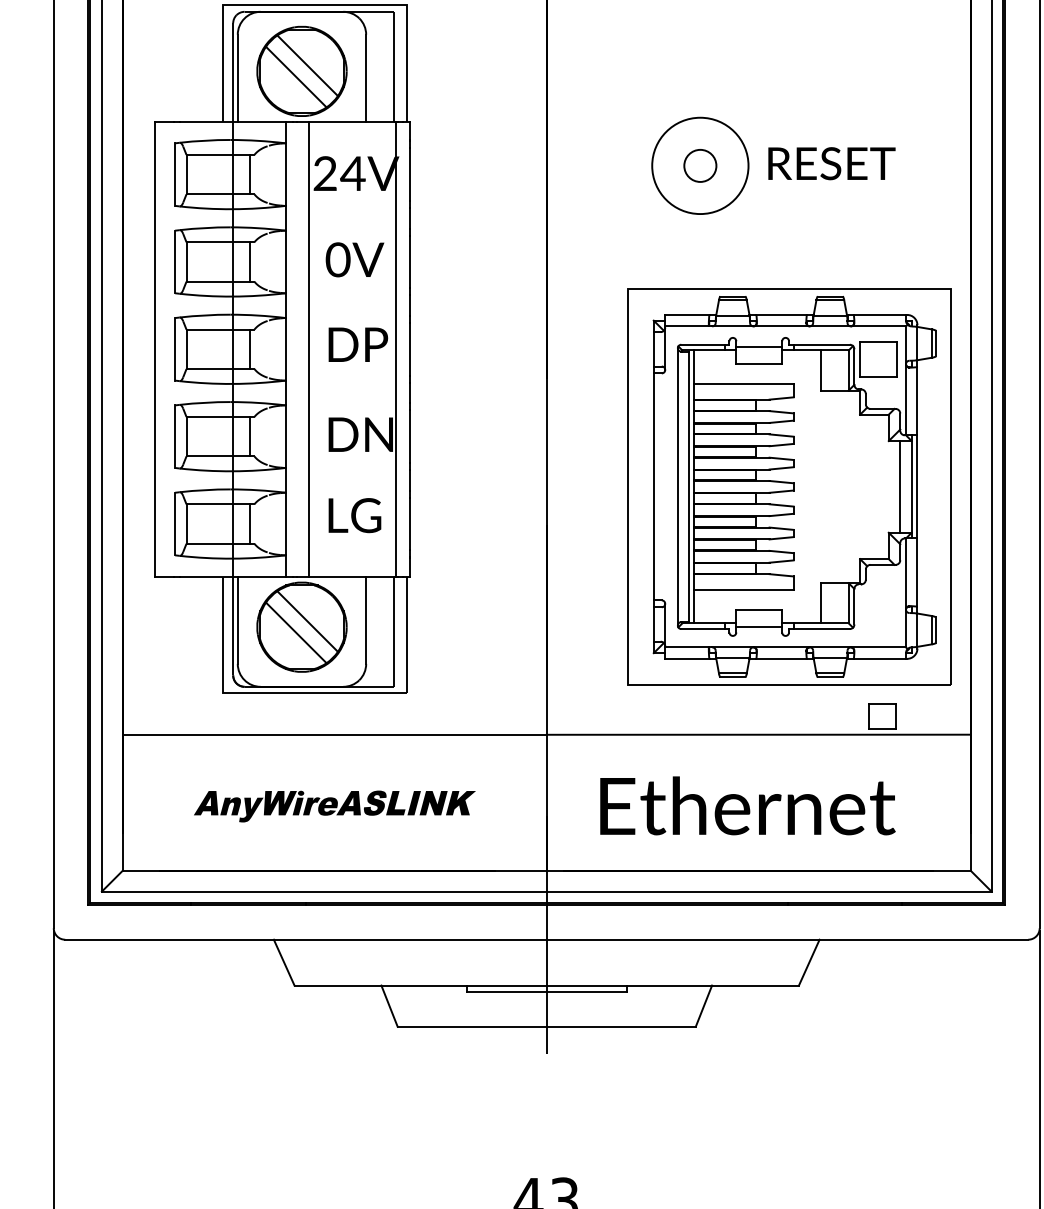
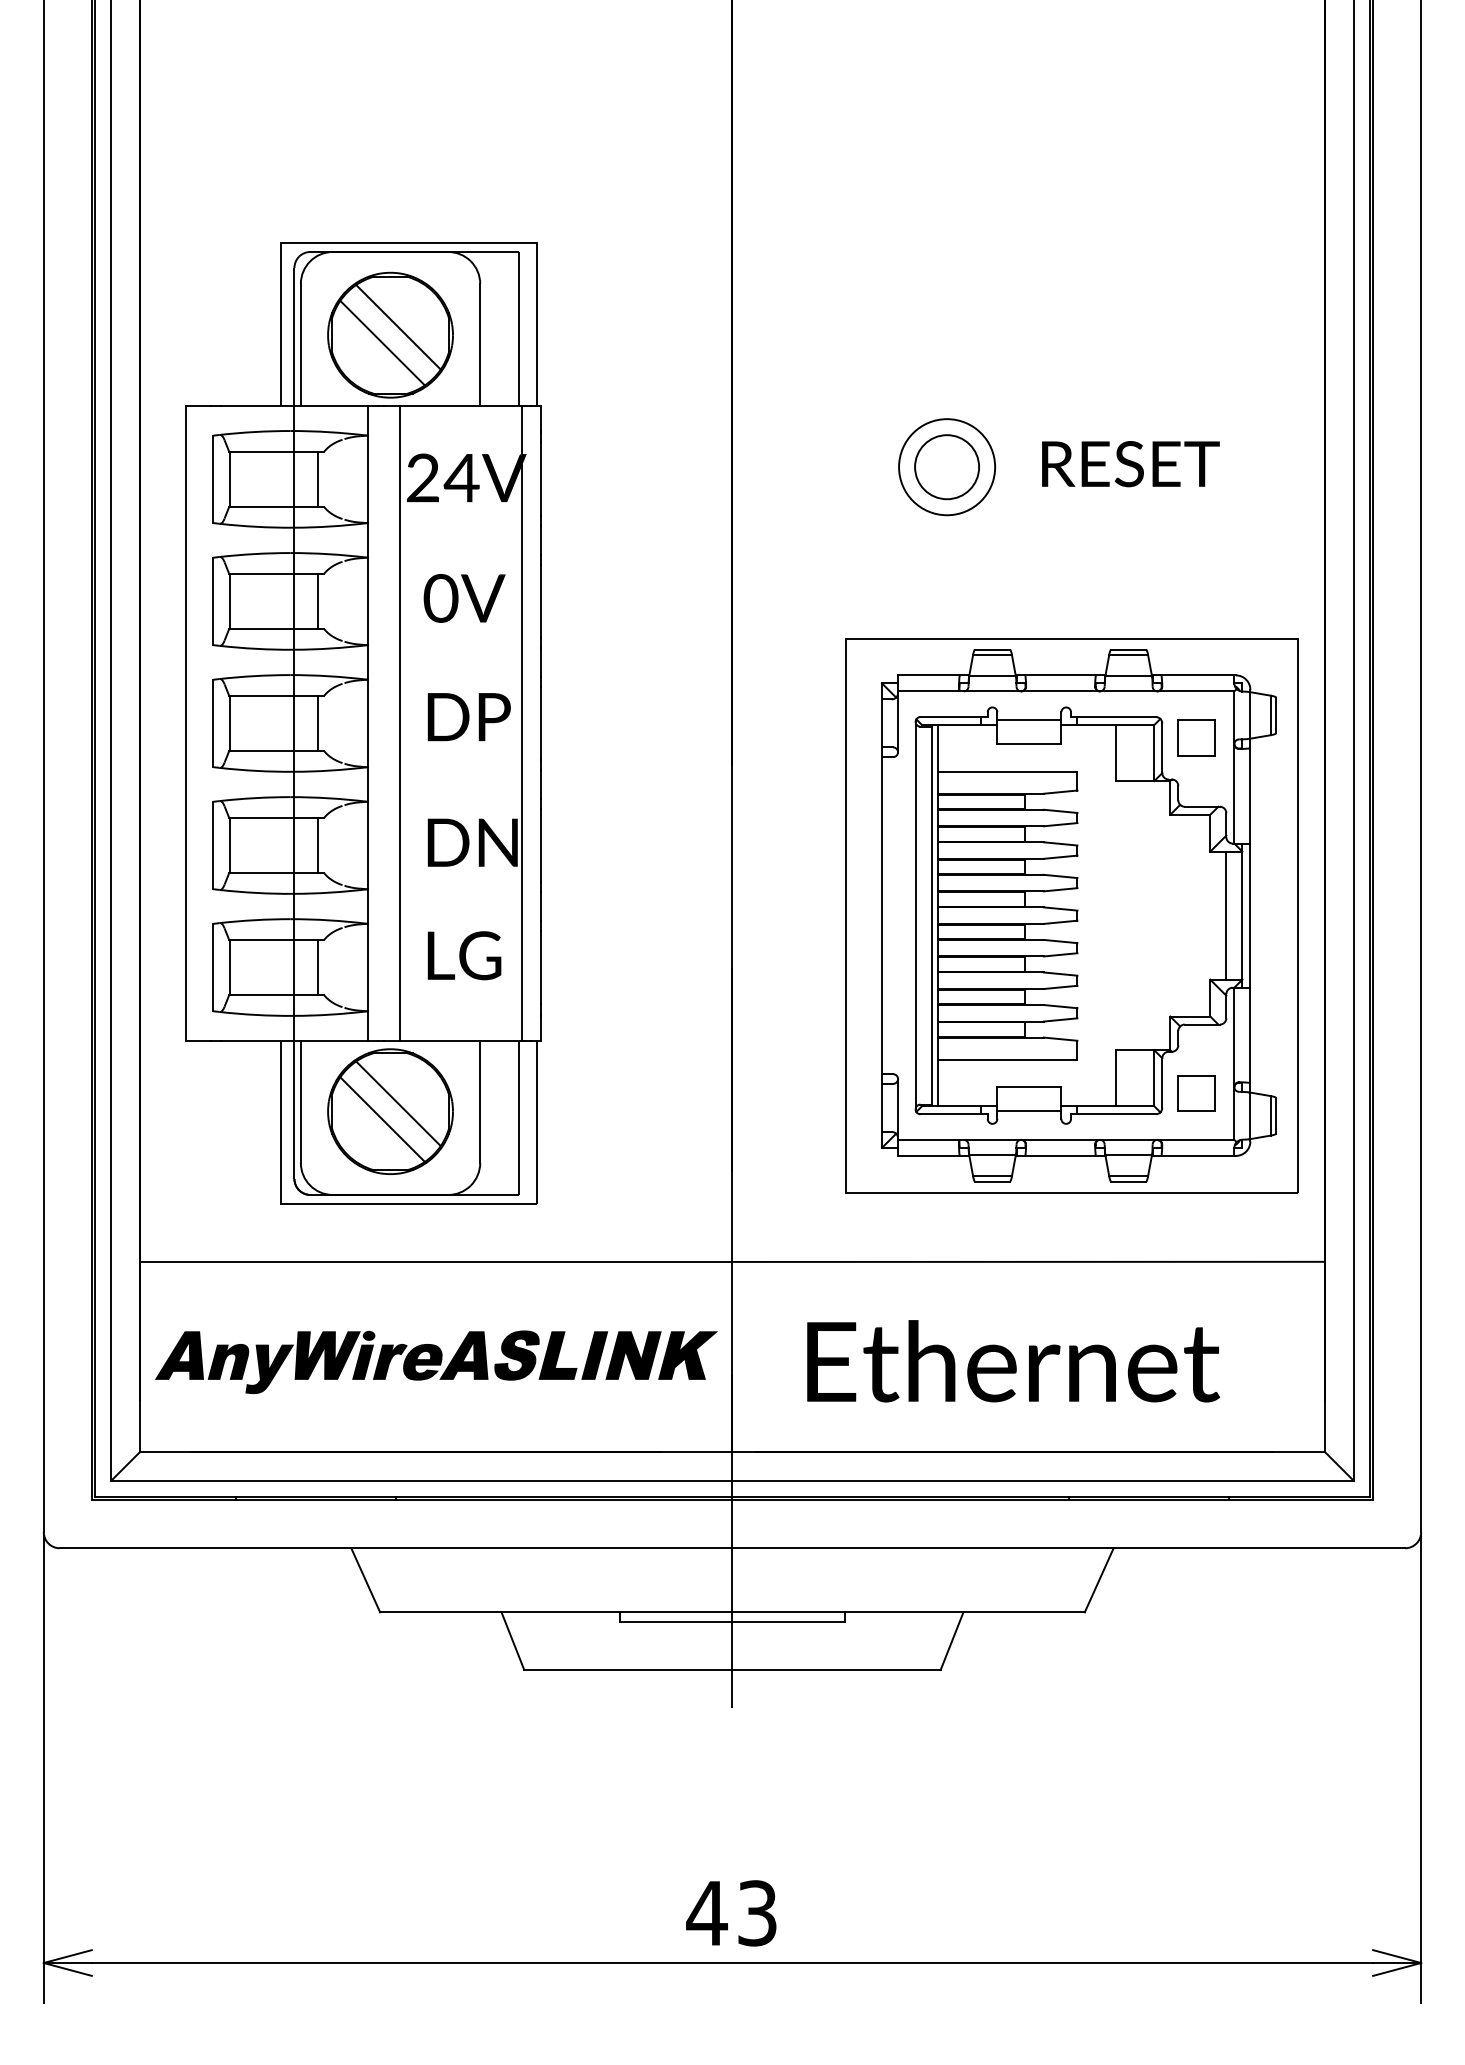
circle: (700, 166) -> (947, 467), size x0.71
circle: (700, 166) -> (947, 467), size x1.43
part: (878, 359) -> (1196, 737), size x0.71
part: (882, 716) -> (1196, 1093), moved
part: (334, 806) -> (436, 1361), size x1.43

